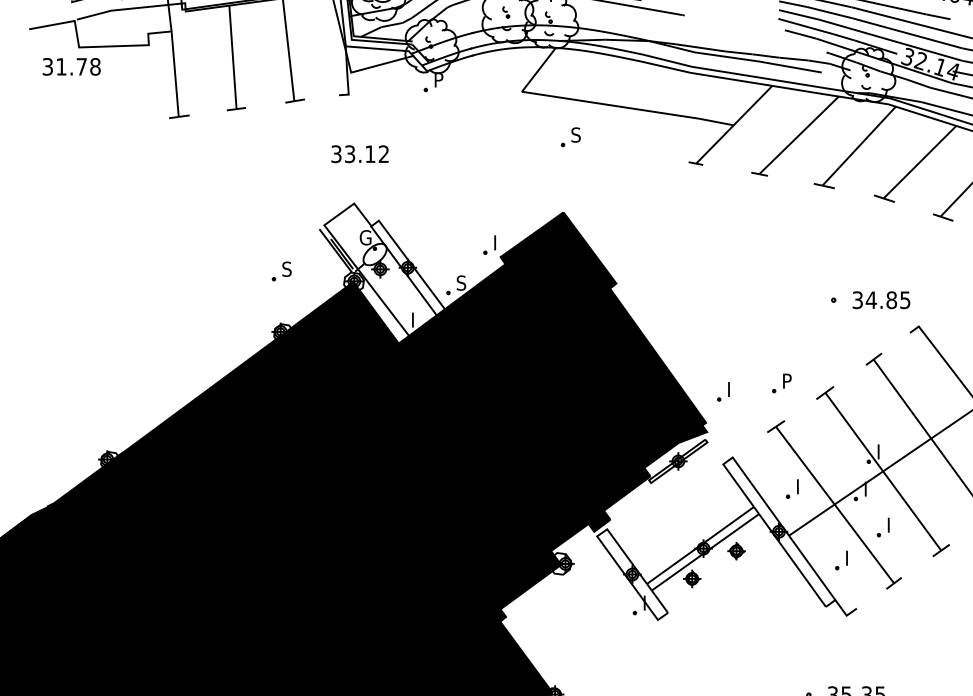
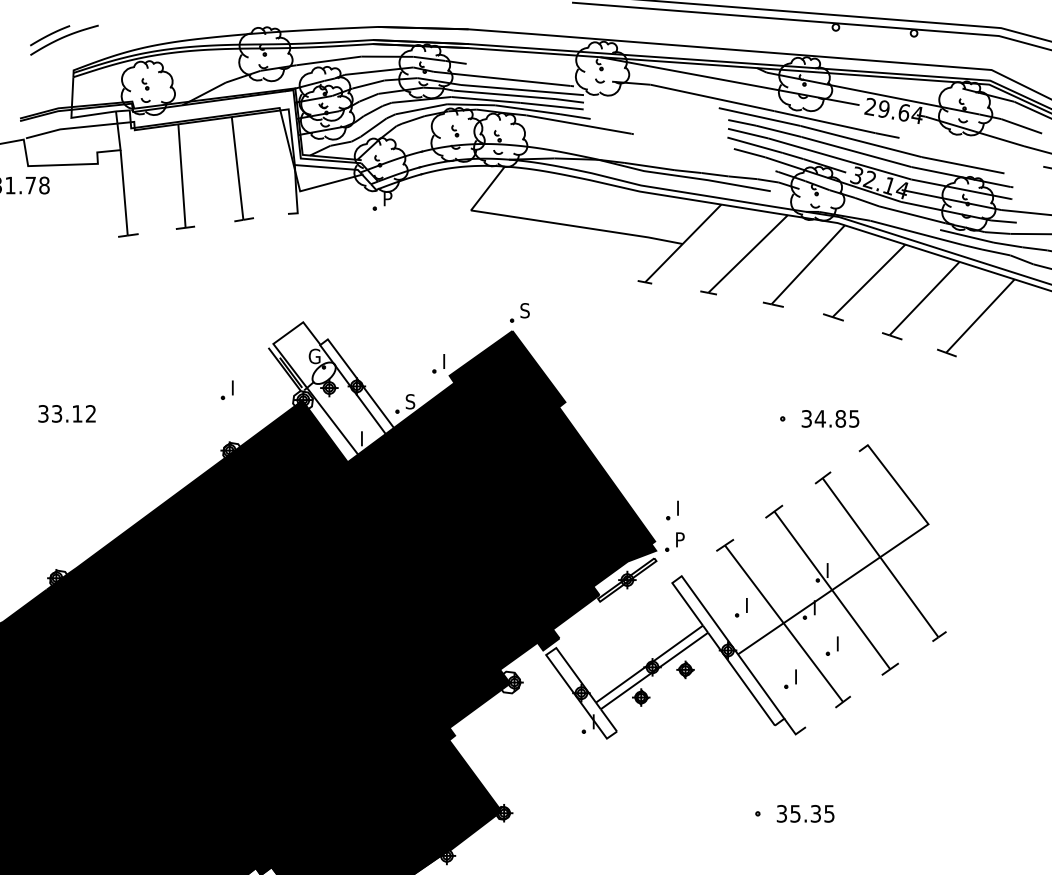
part: (570, 136) -> (519, 312), moved
text: (359, 153) -> (66, 413), moved
text: (286, 268) -> (235, 387), S -> I
part: (781, 382) -> (674, 541), moved

